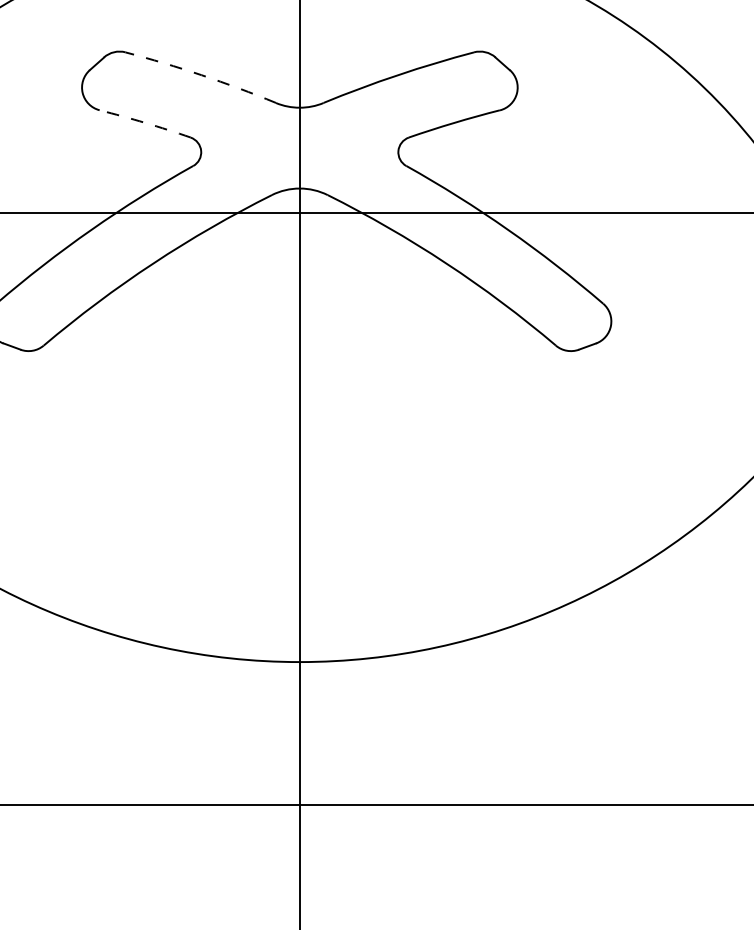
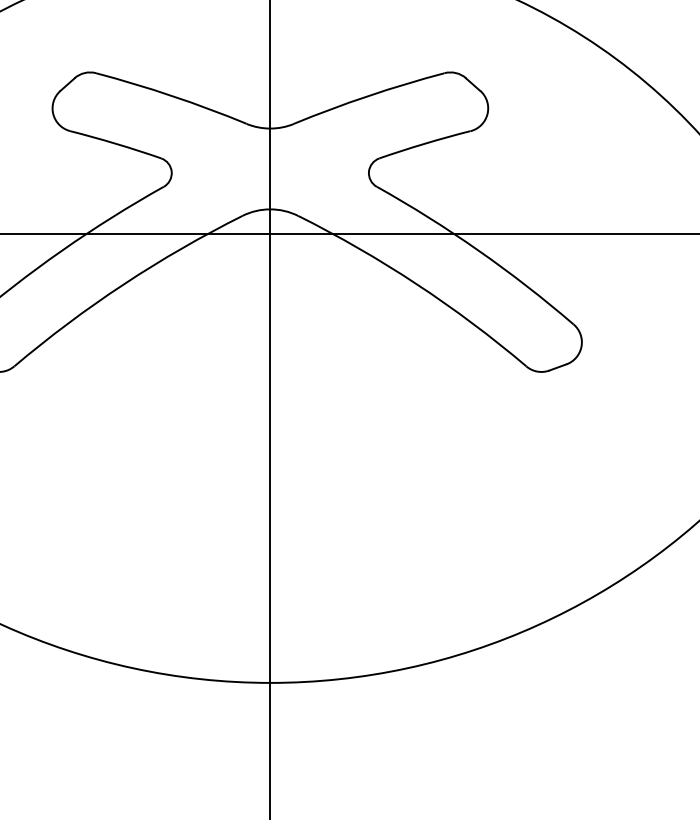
arc: (201, 75) -> (172, 96), dashed -> solid
arc: (145, 122) -> (116, 143), dashed -> solid

